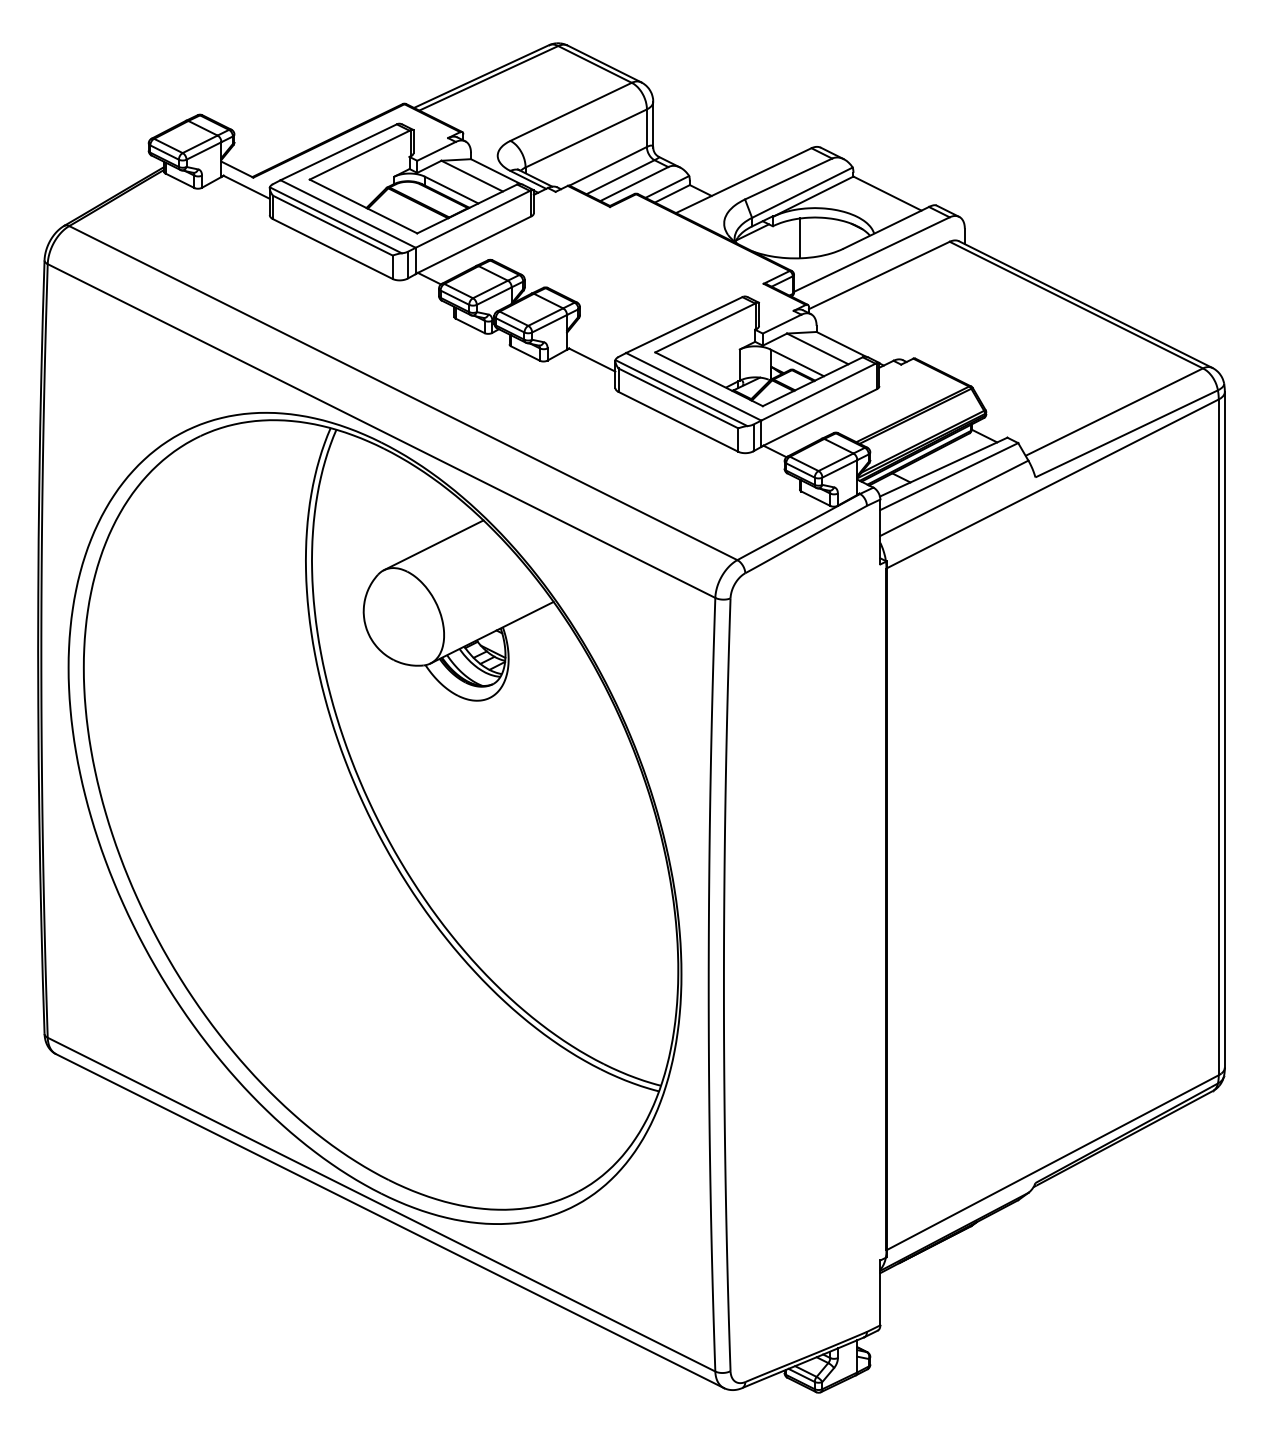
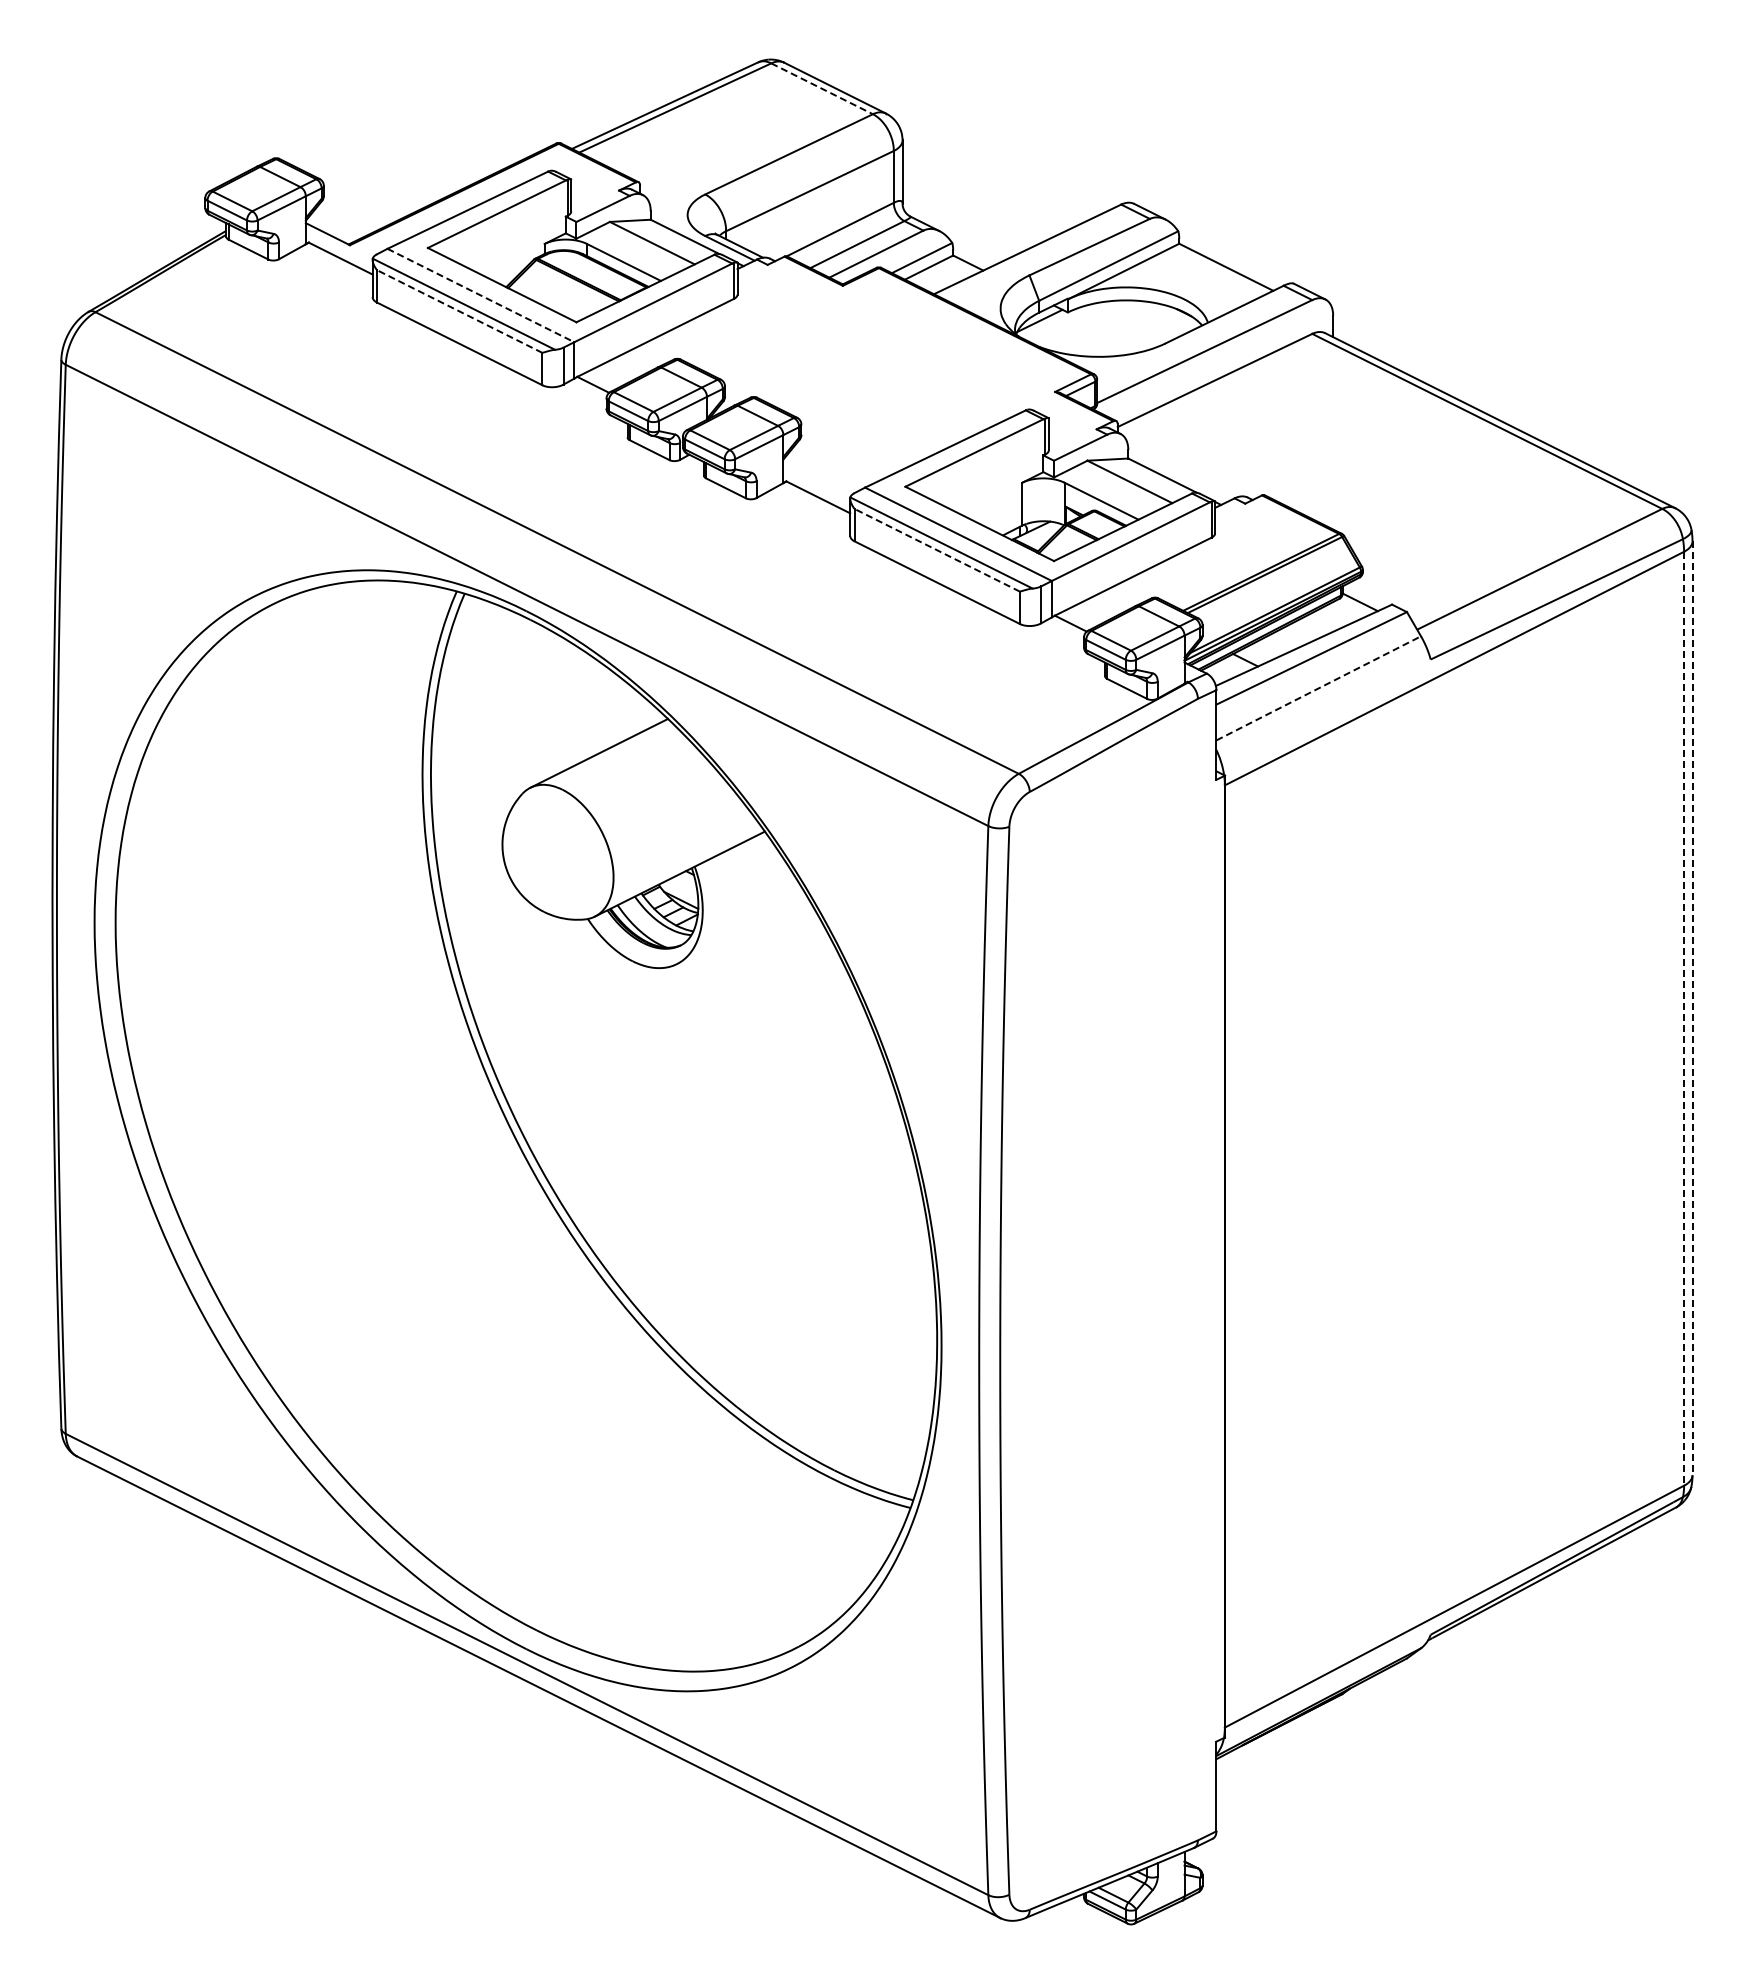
line: (595, 64) -> (822, 88), solid -> dashed
line: (348, 214) -> (481, 295), solid -> dashed
line: (332, 225) -> (459, 311), solid -> dashed
line: (800, 237) -> (1106, 328), removed
line: (677, 398) -> (936, 550), solid -> dashed
line: (954, 498) -> (1318, 688), solid -> dashed
line: (1224, 729) -> (1692, 1008), solid -> dashed
line: (1219, 737) -> (1684, 1018), solid -> dashed

